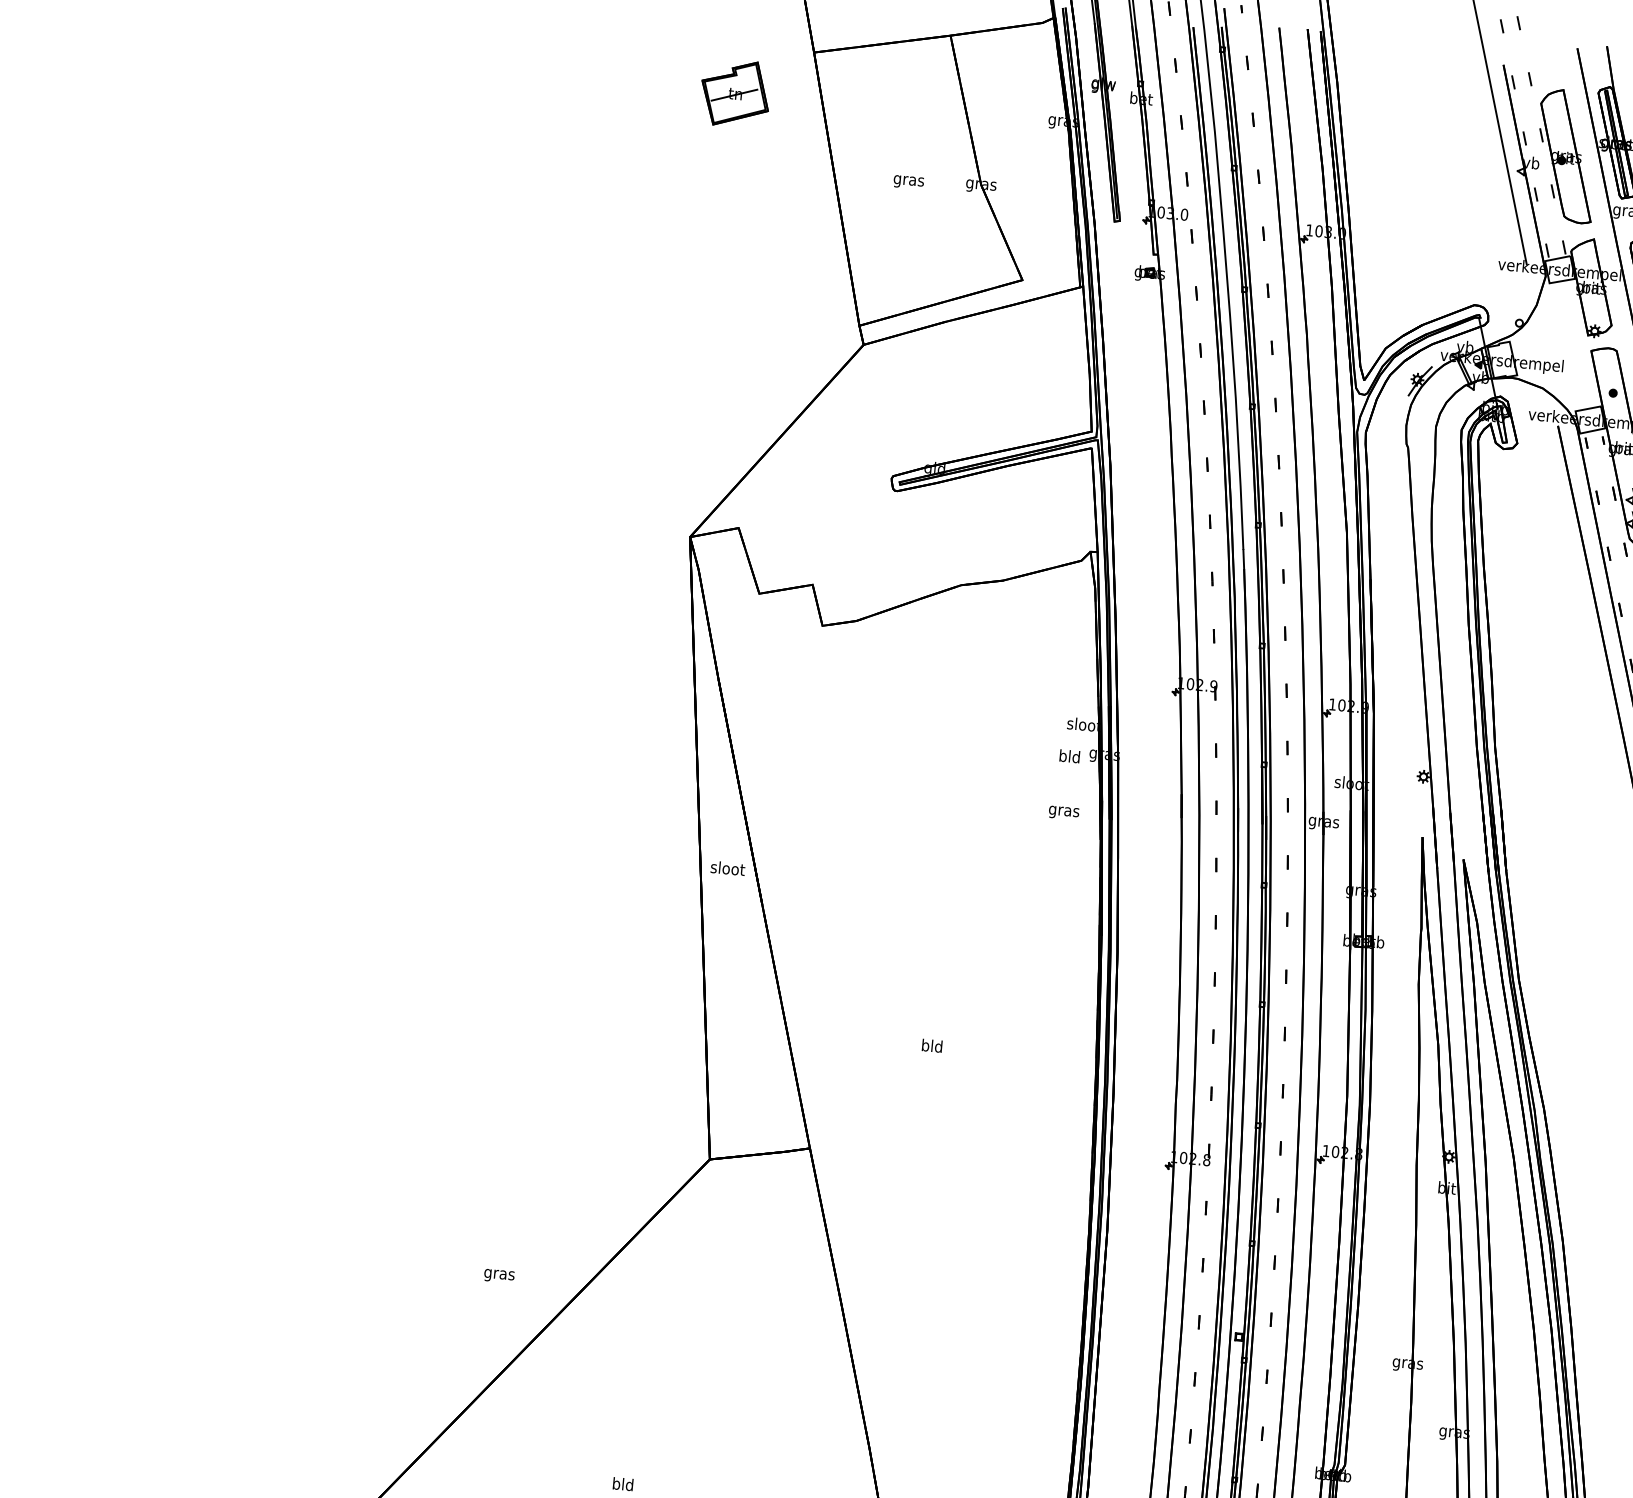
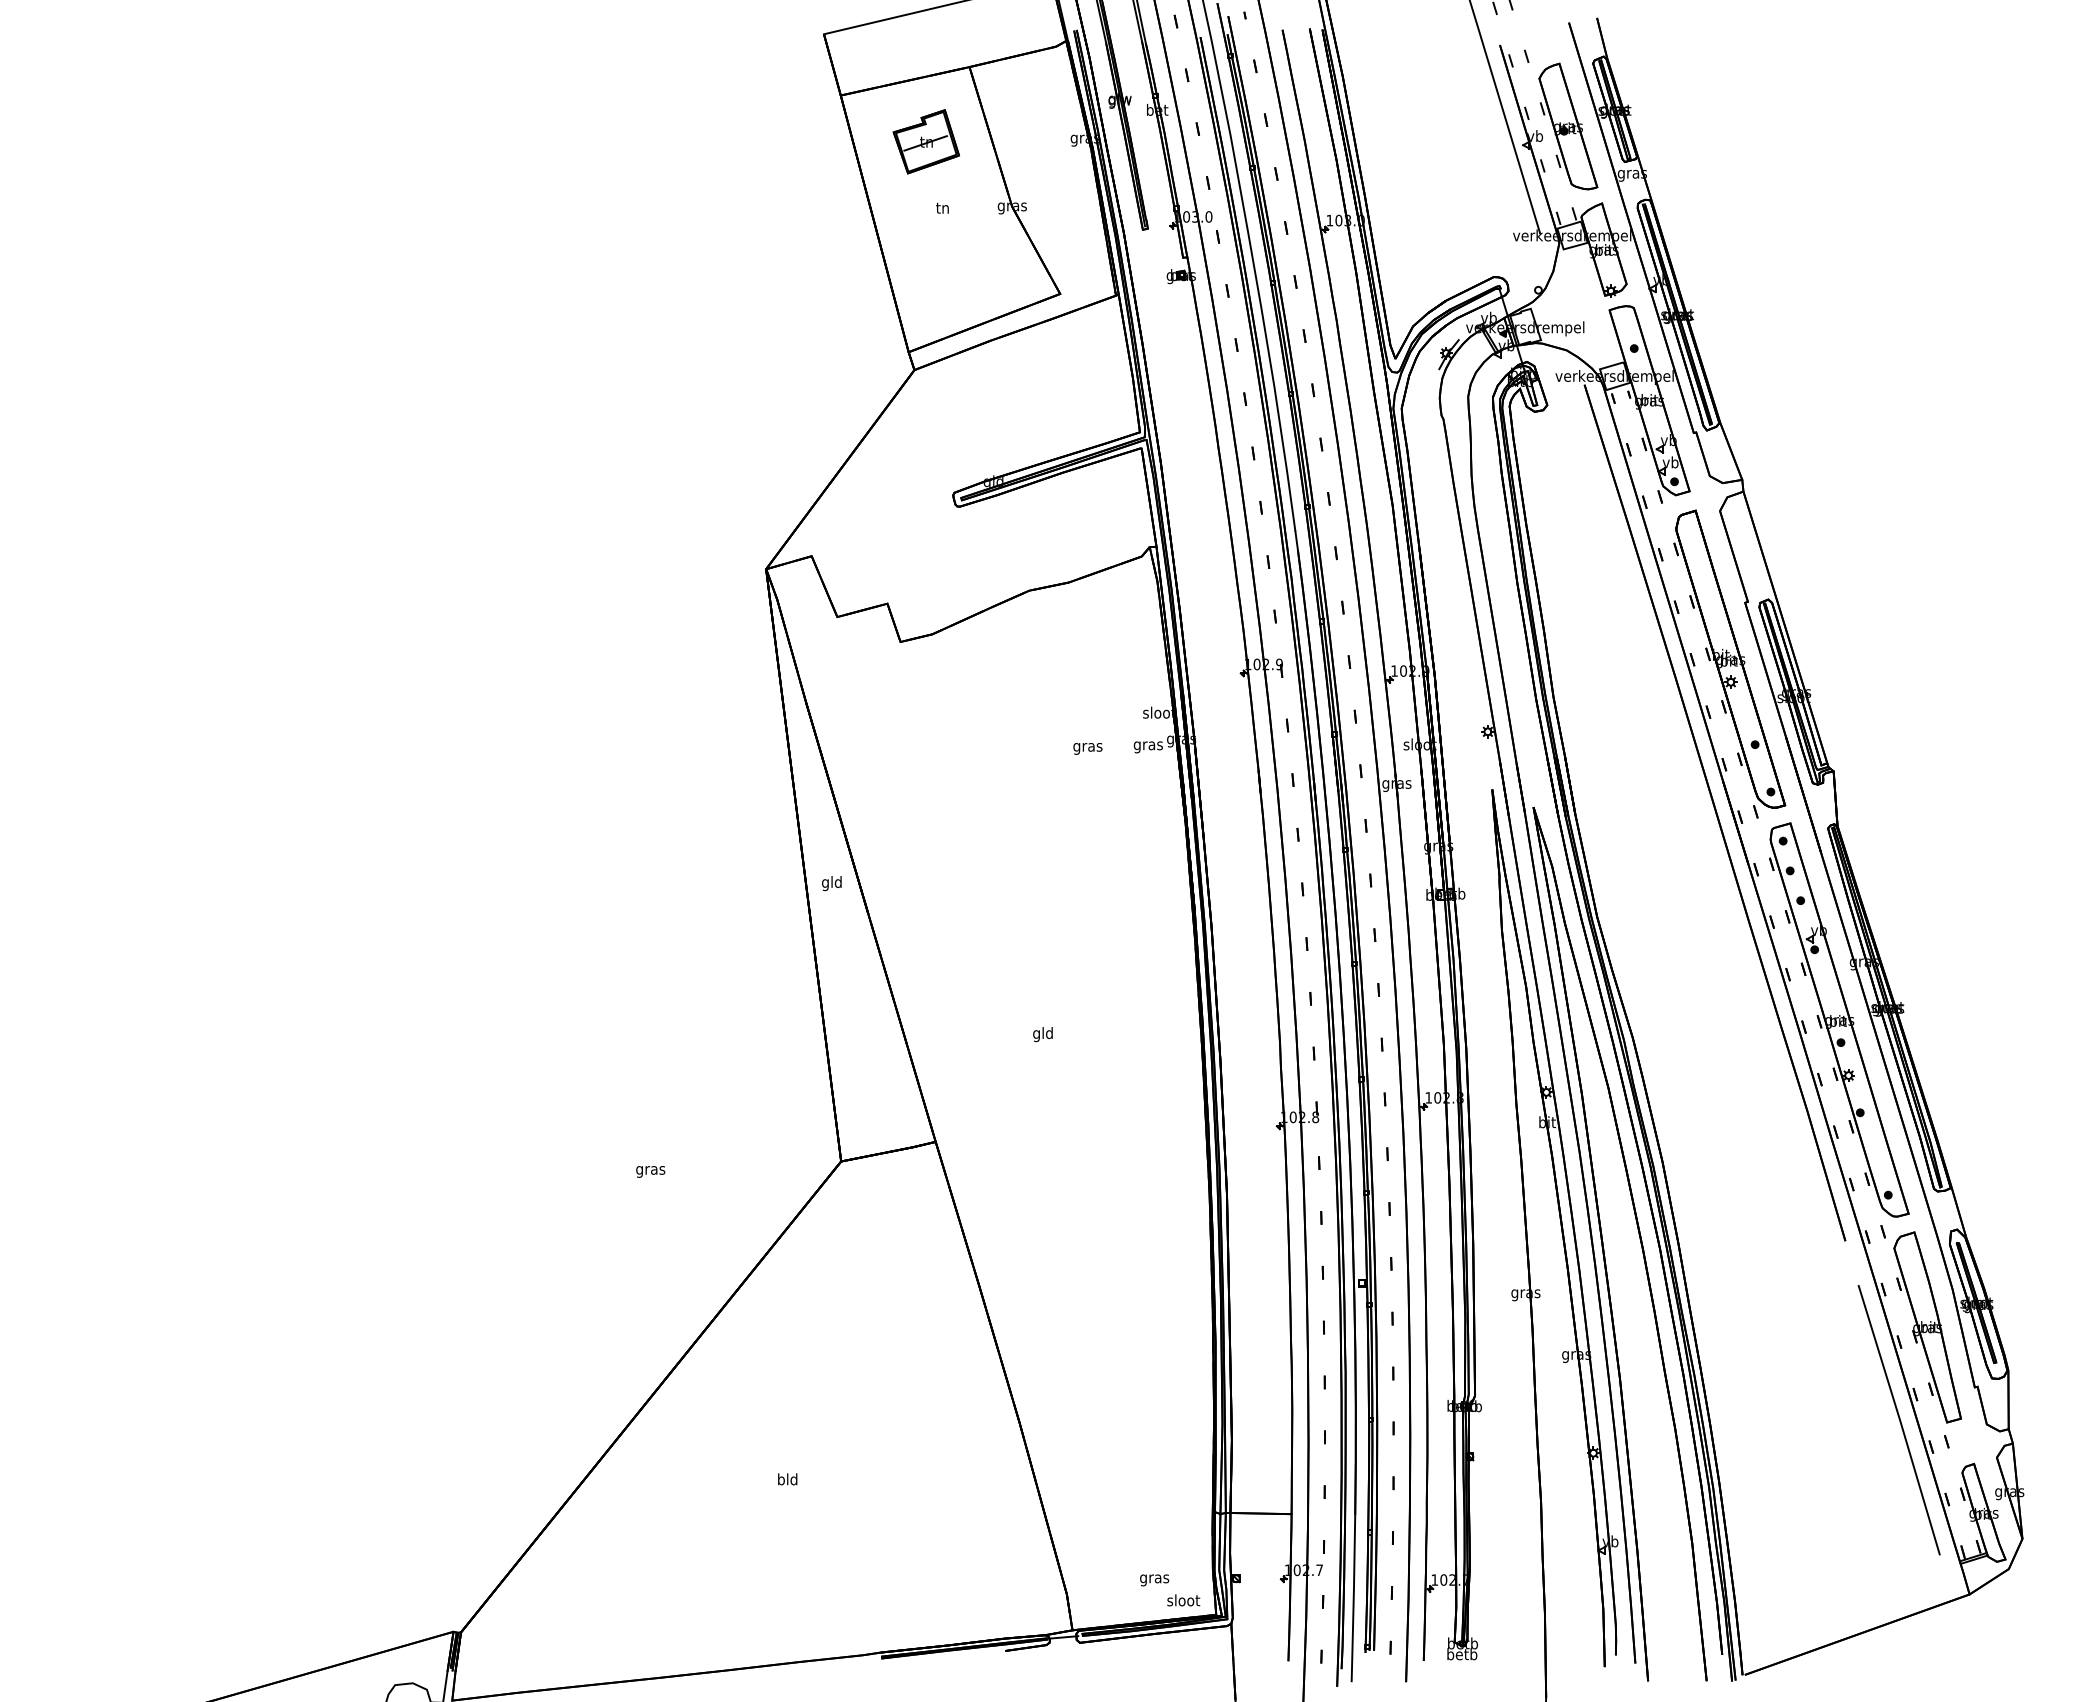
part: (734, 93) -> (925, 141), moved
text: (908, 180) -> (942, 209), gras -> tn
text: (1068, 757) -> (1147, 745), bld -> gras
text: (1063, 812) -> (1087, 748), moved
text: (727, 869) -> (831, 883), sloot -> gld
text: (925, 1046) -> (1036, 1034), bld -> gld
text: (499, 1275) -> (650, 1171), moved

